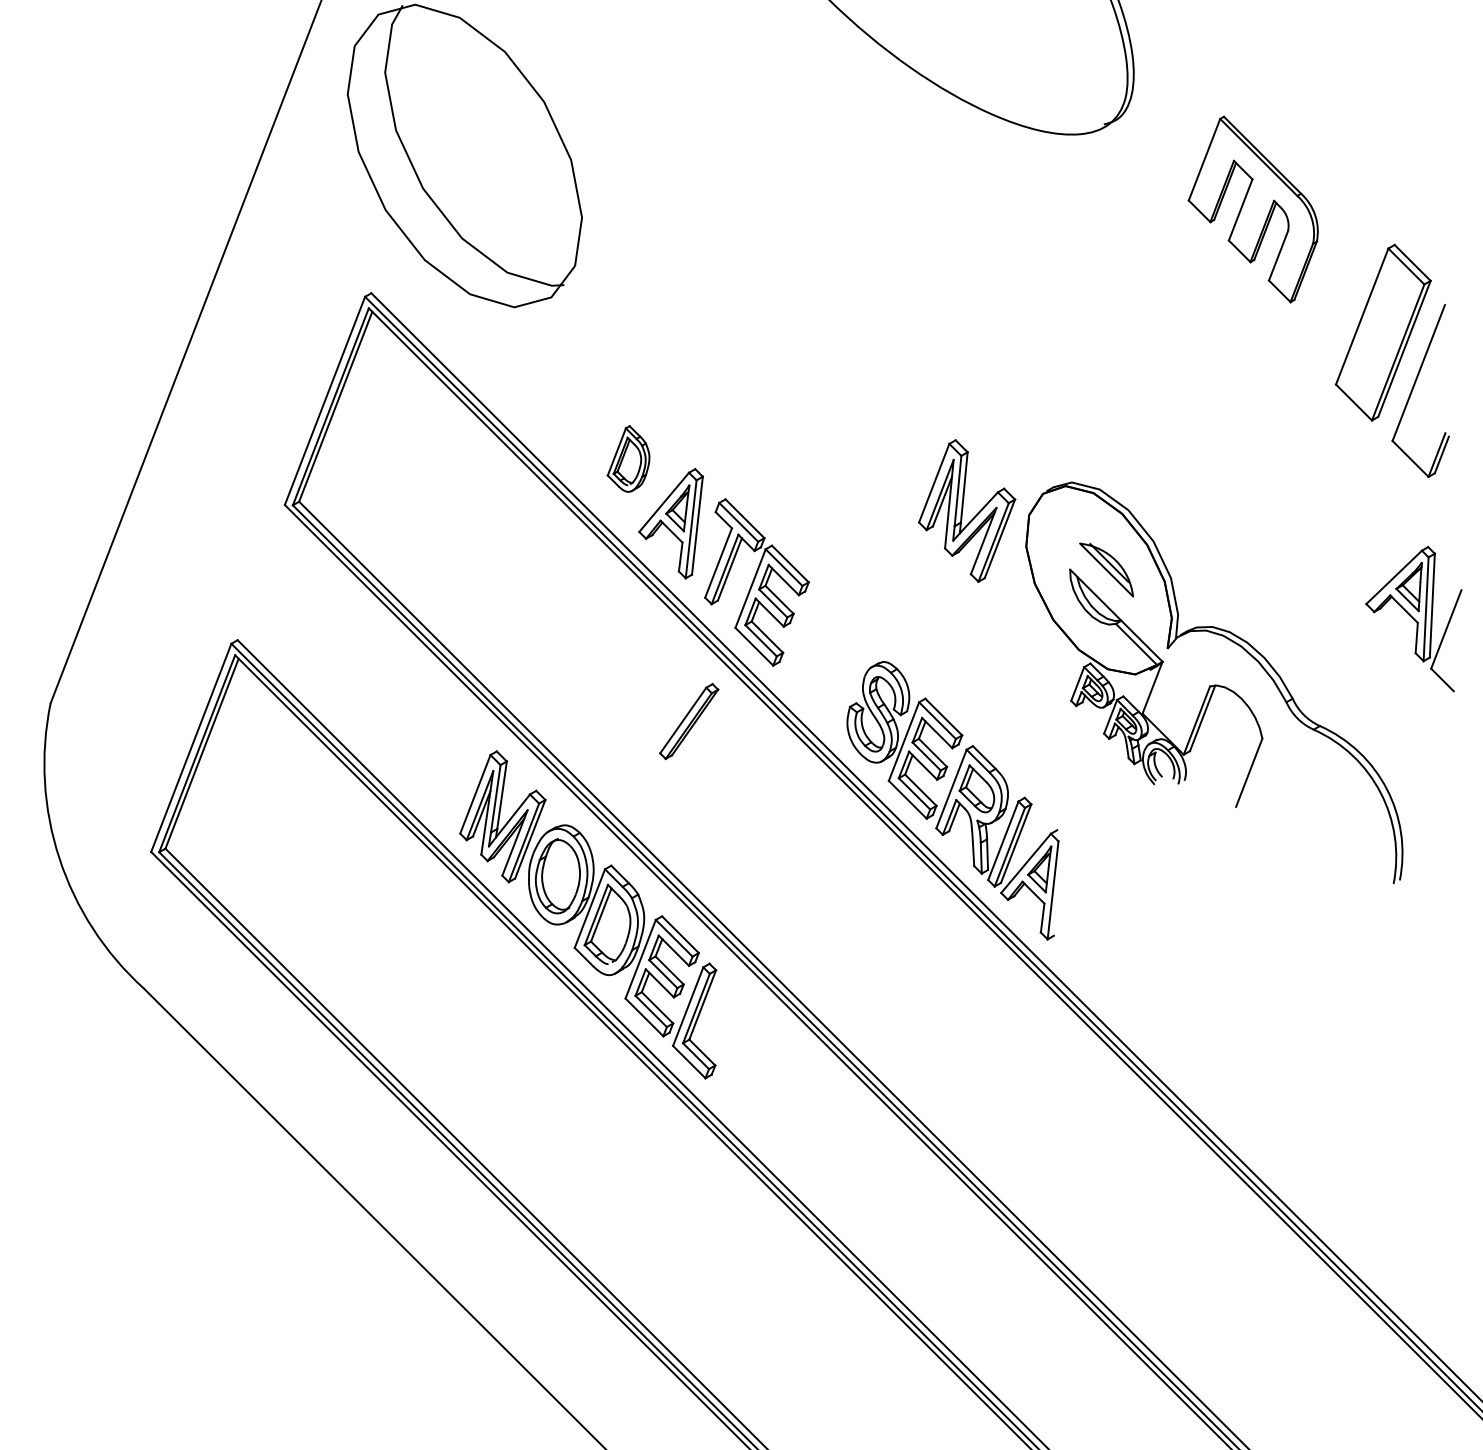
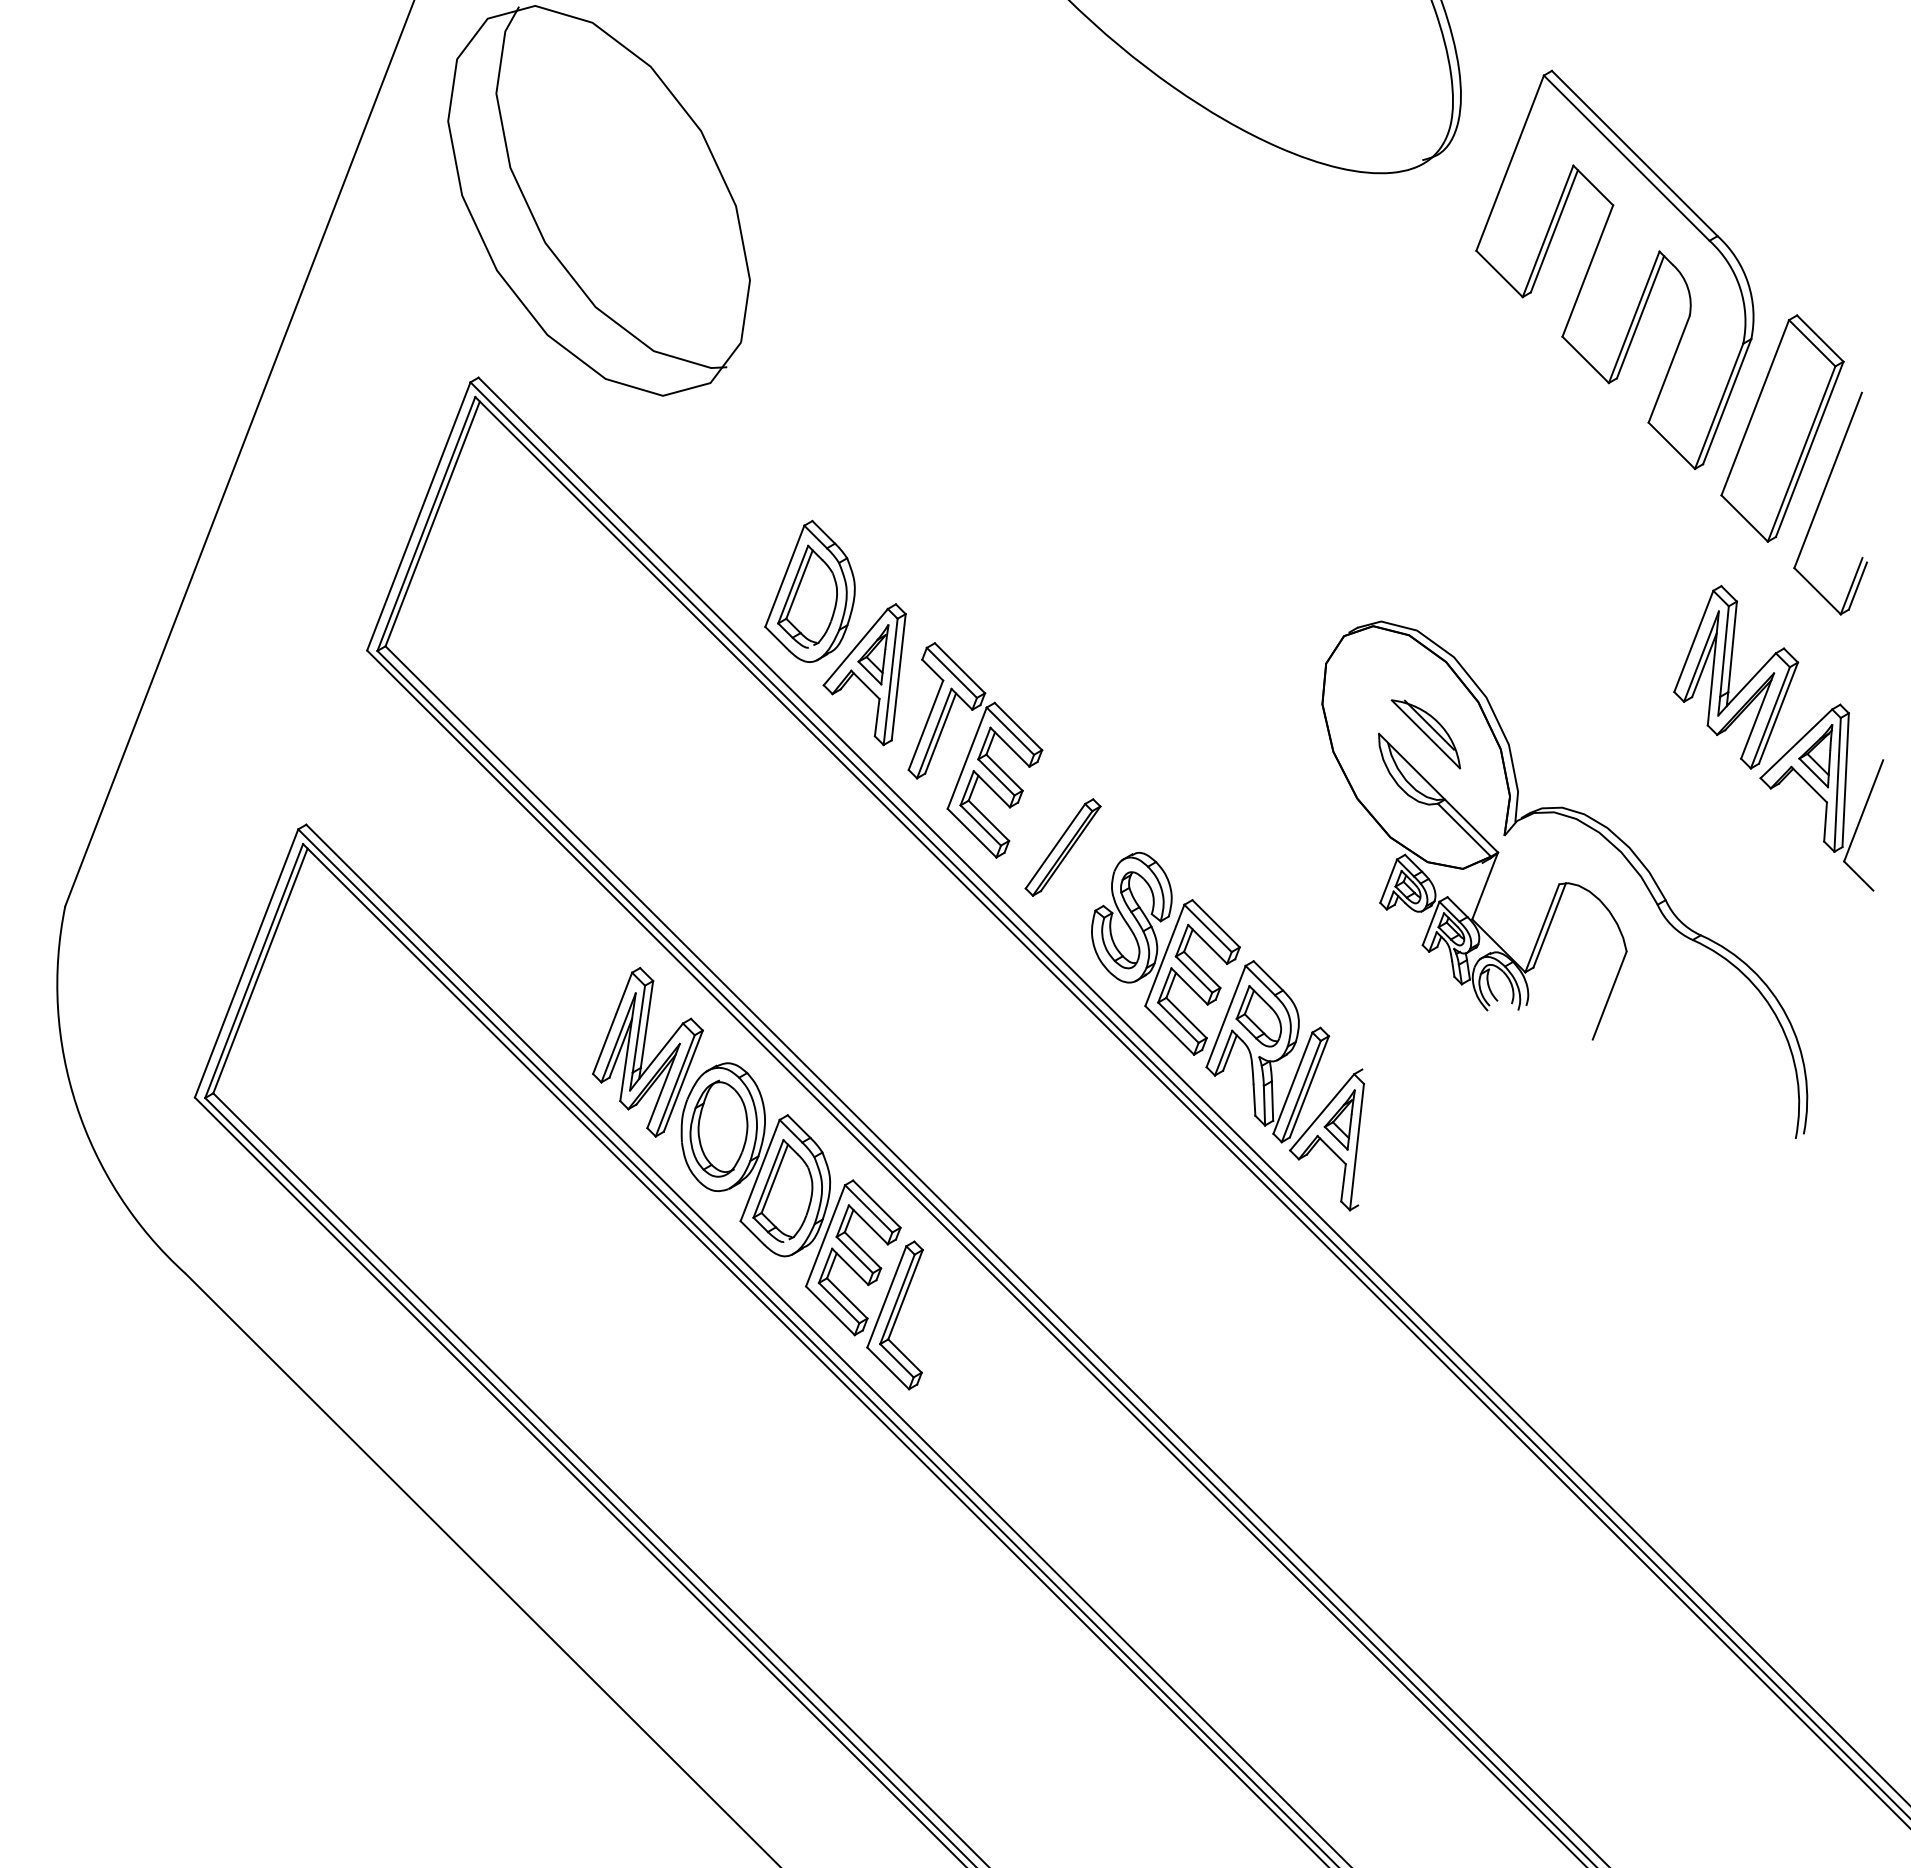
part: (1252, 209) -> (1614, 269), size x1.67
part: (628, 458) -> (809, 590), size x1.67
part: (967, 511) -> (1736, 677), moved
part: (688, 721) -> (1062, 847), moved

